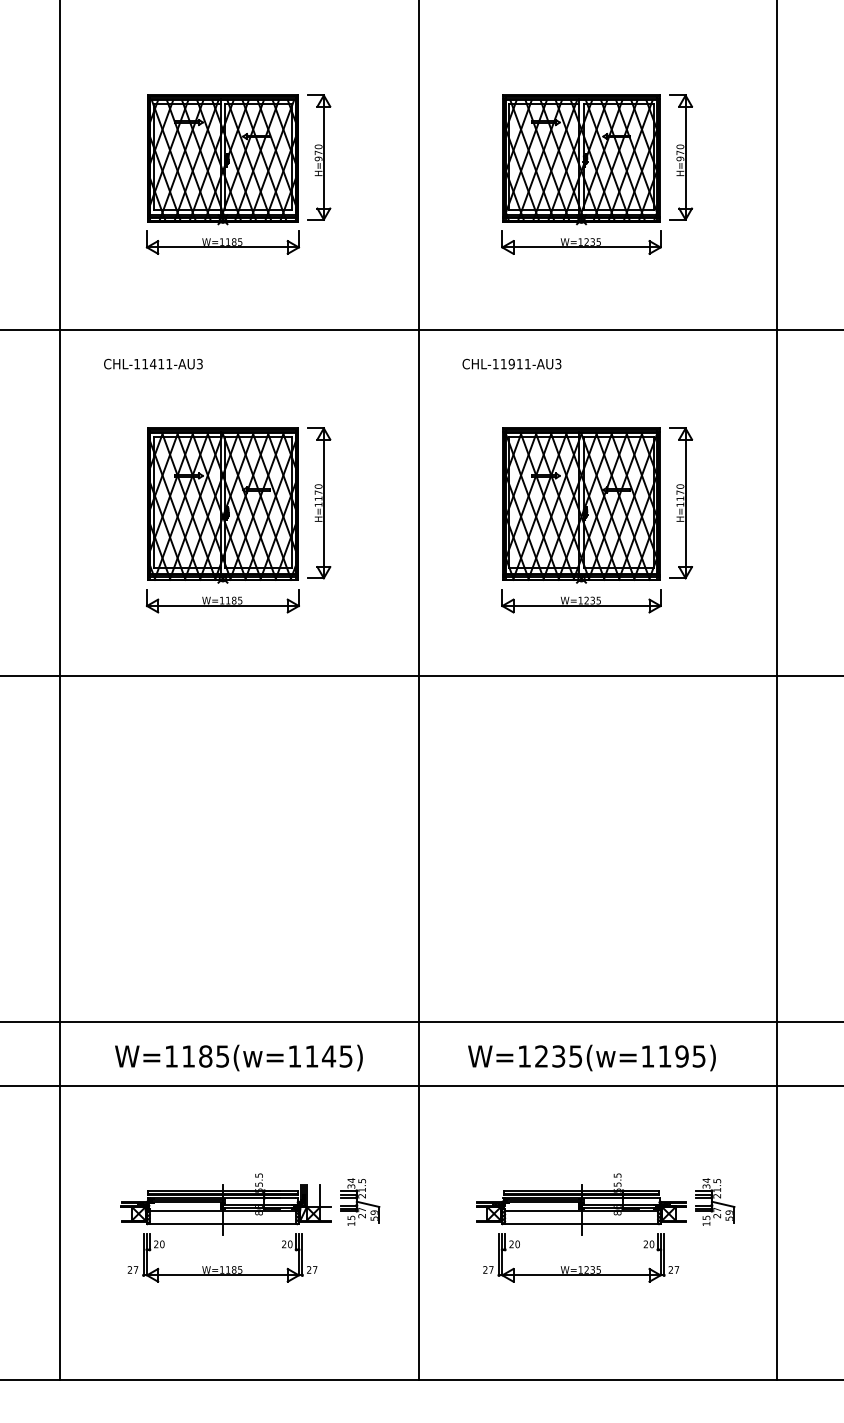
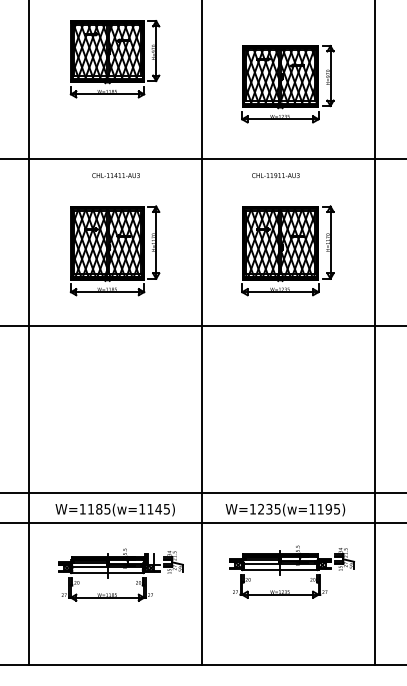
part: (237, 175) -> (114, 59), moved
text: (152, 363) -> (115, 175), moved
text: (511, 363) -> (275, 175), moved
part: (249, 1227) -> (120, 574), moved
part: (604, 1227) -> (291, 571), moved

